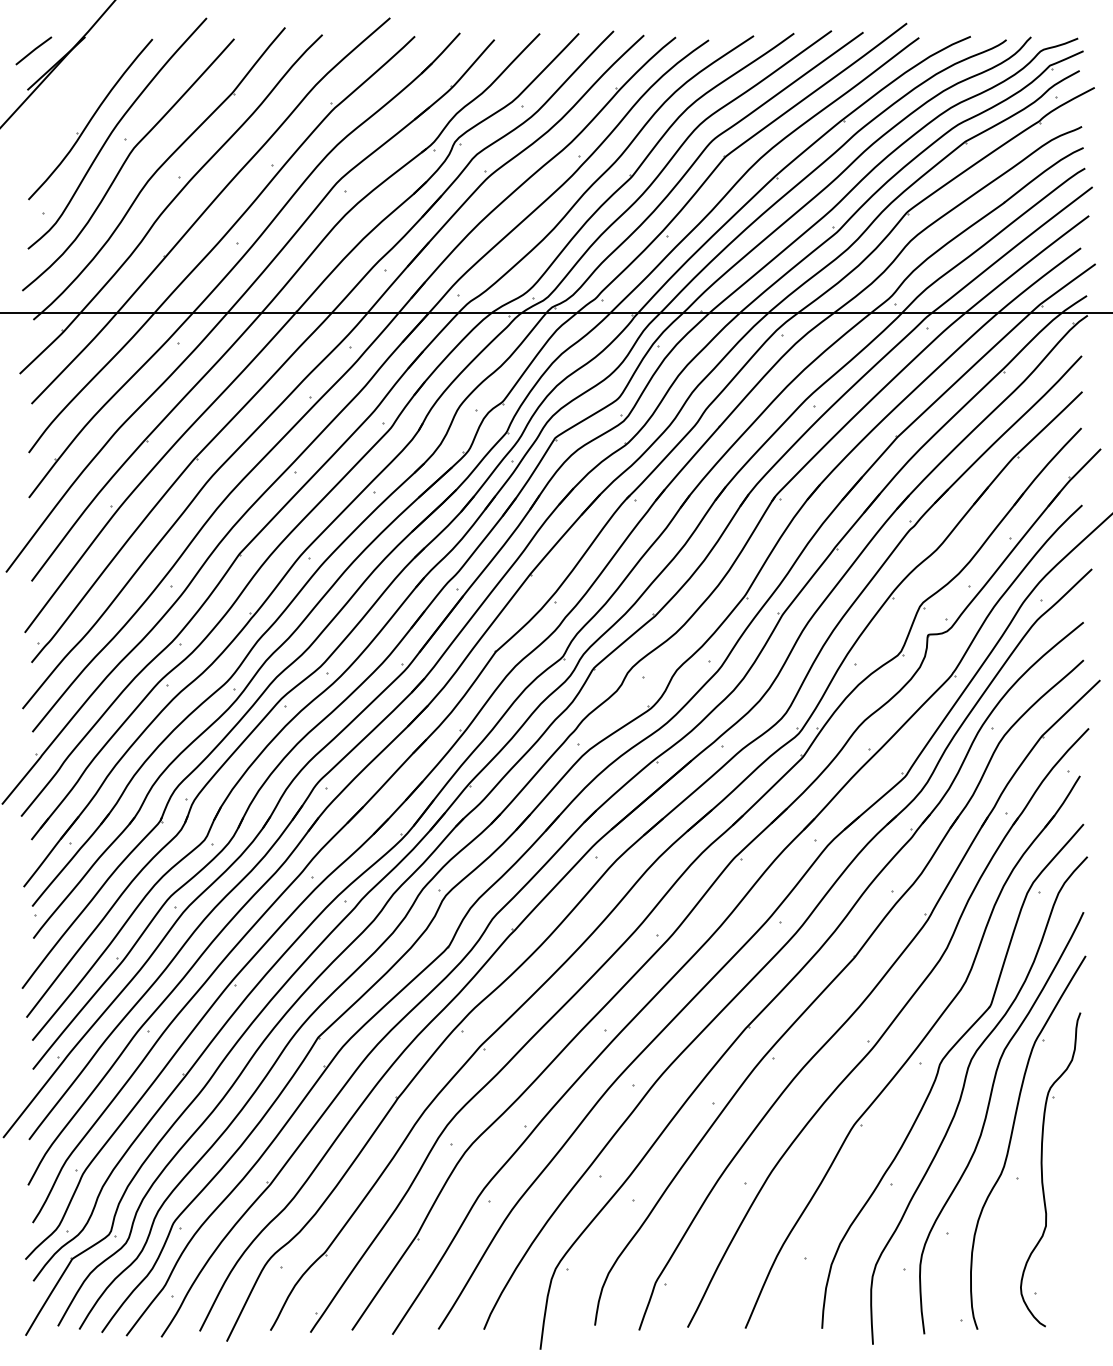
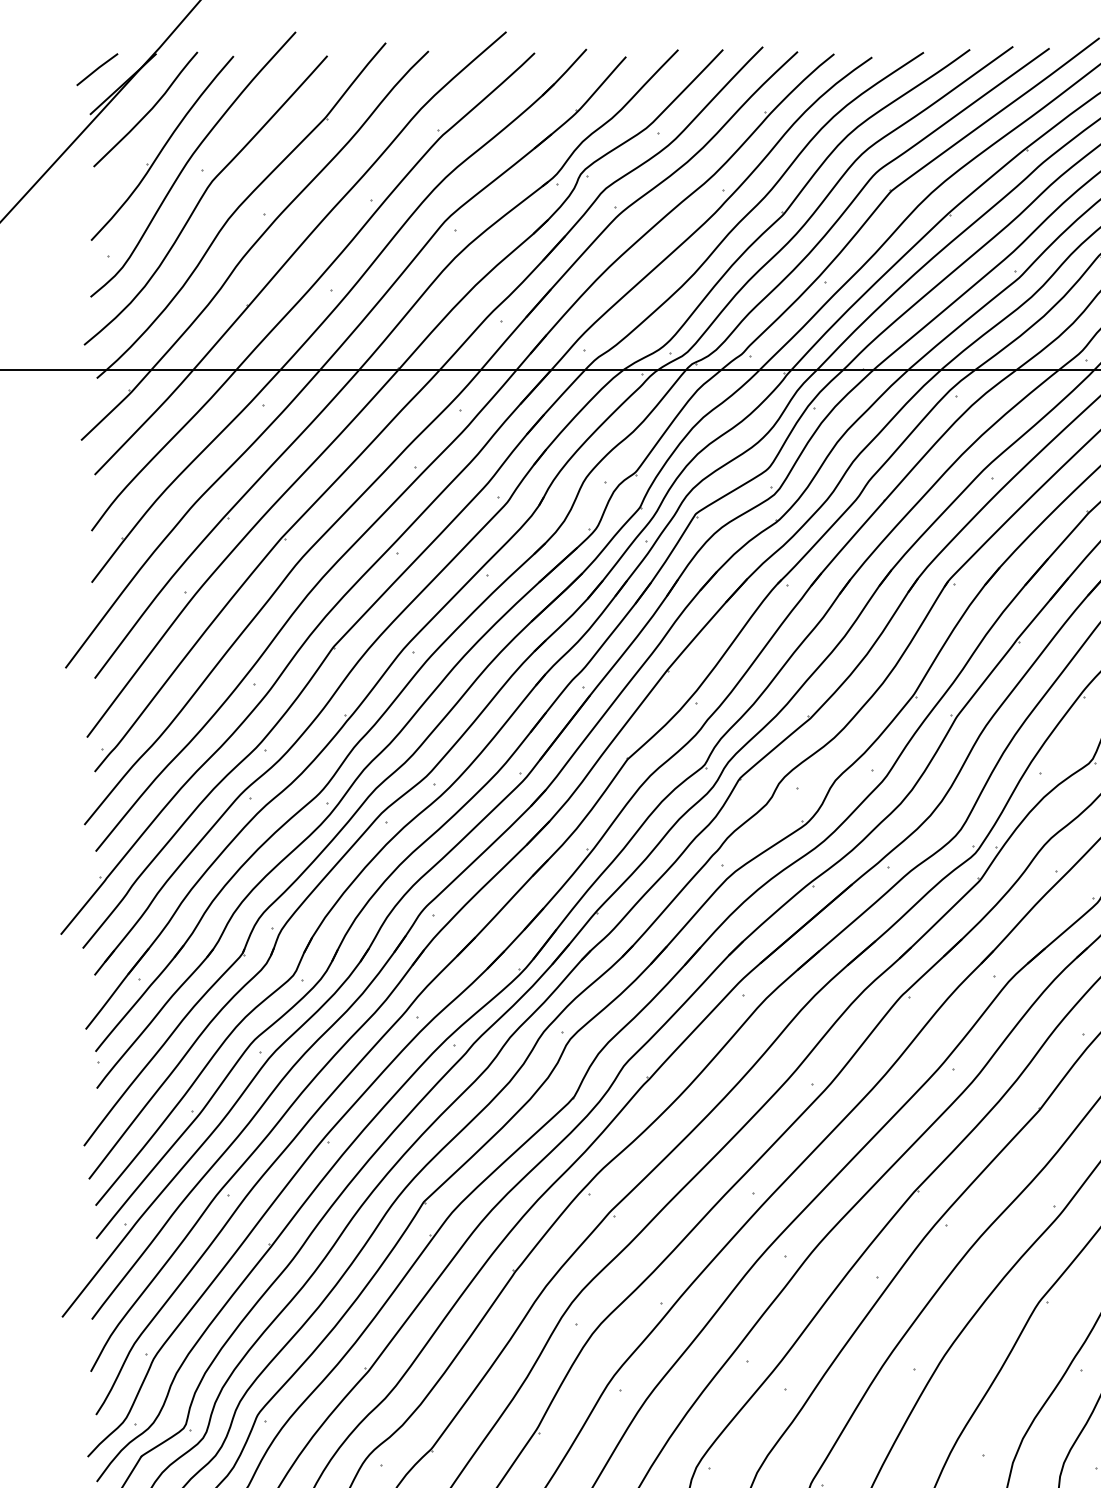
curve: (77, 87) -> (147, 111), added

